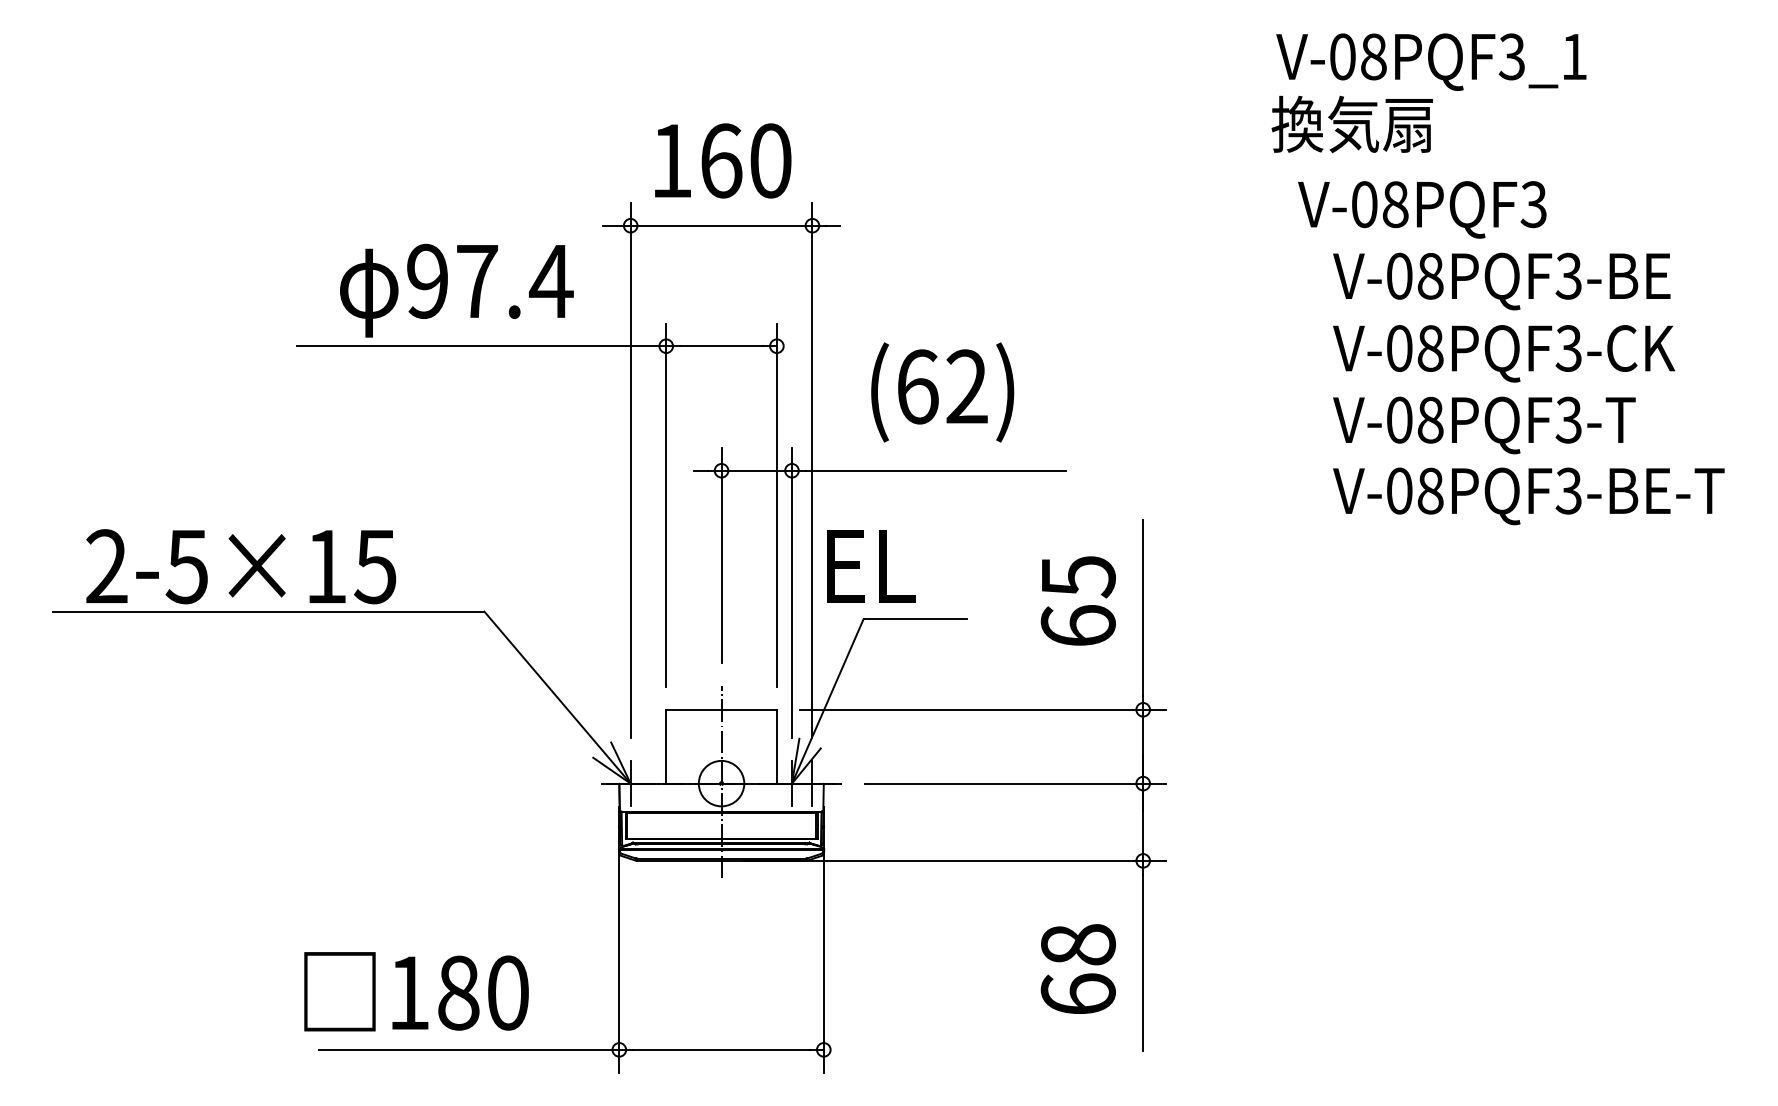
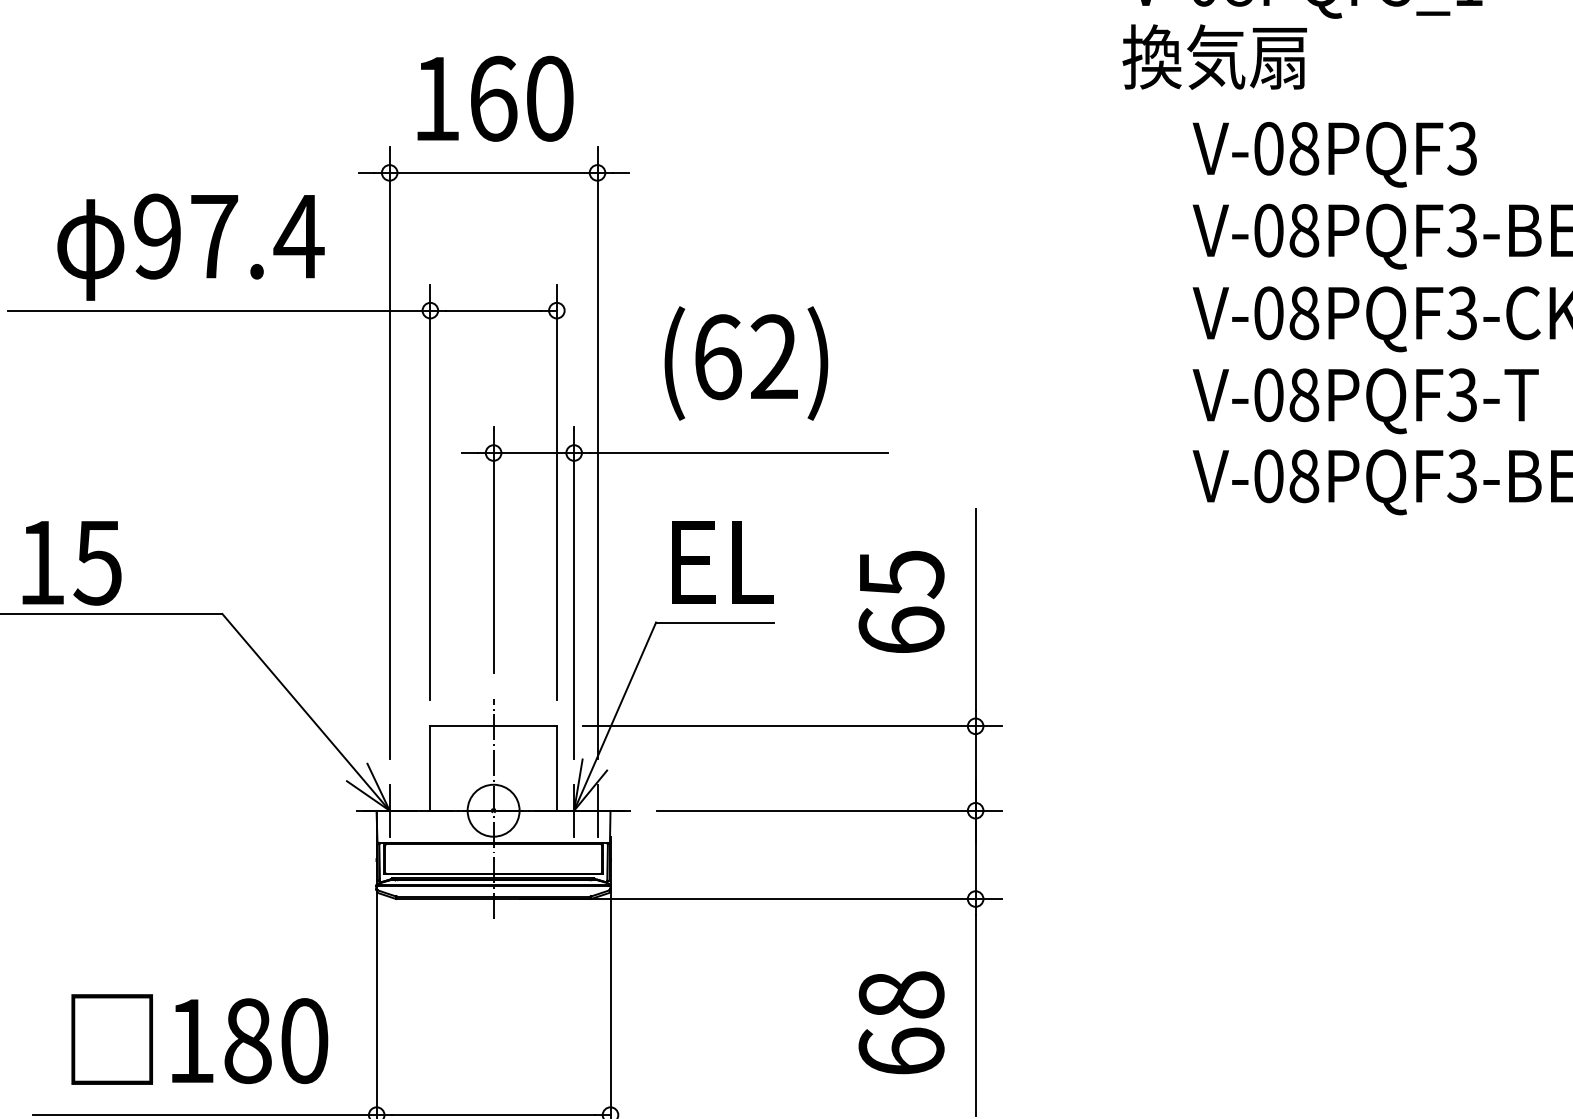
text: (1422, 209) -> (1335, 154), moved
text: (871, 566) -> (723, 562), moved
text: (416, 991) -> (199, 1039), moved

